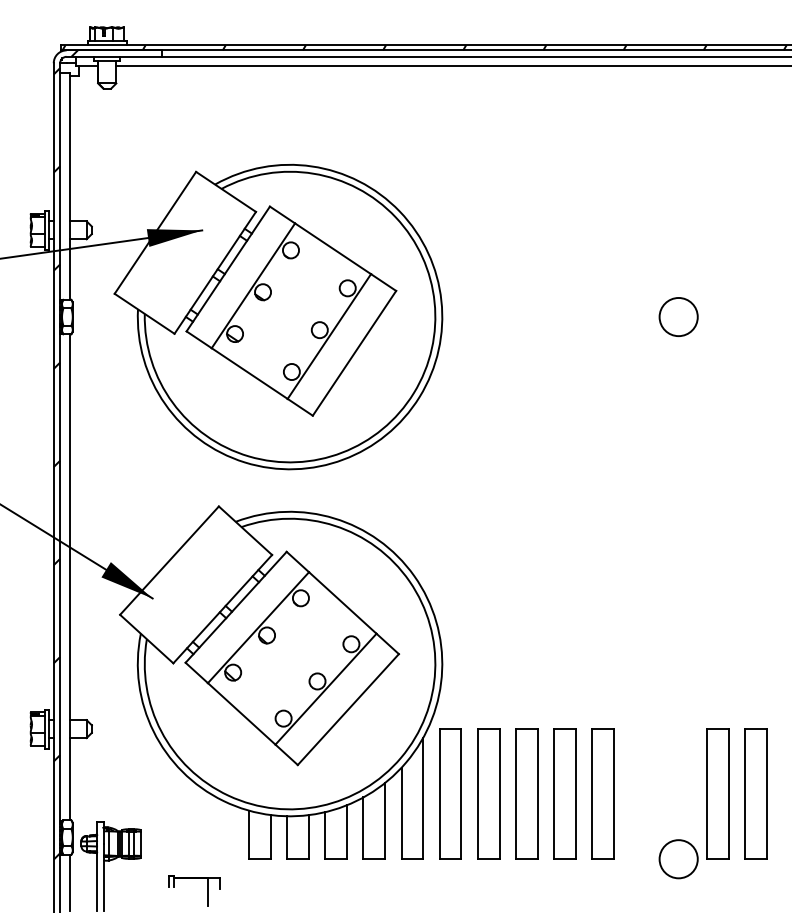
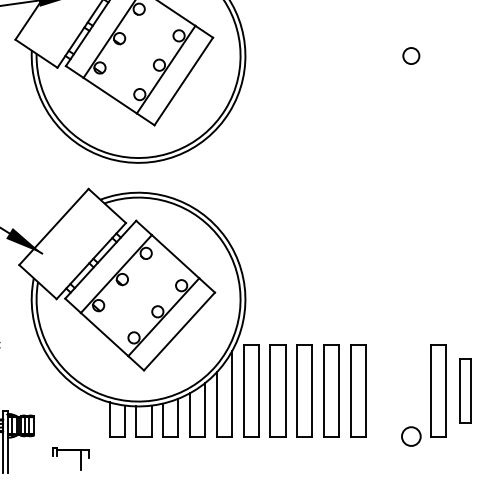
circle: (678, 316) -> (411, 55), size x0.6
part: (755, 793) -> (465, 390), size x0.7
circle: (678, 859) -> (411, 436), size x0.7

